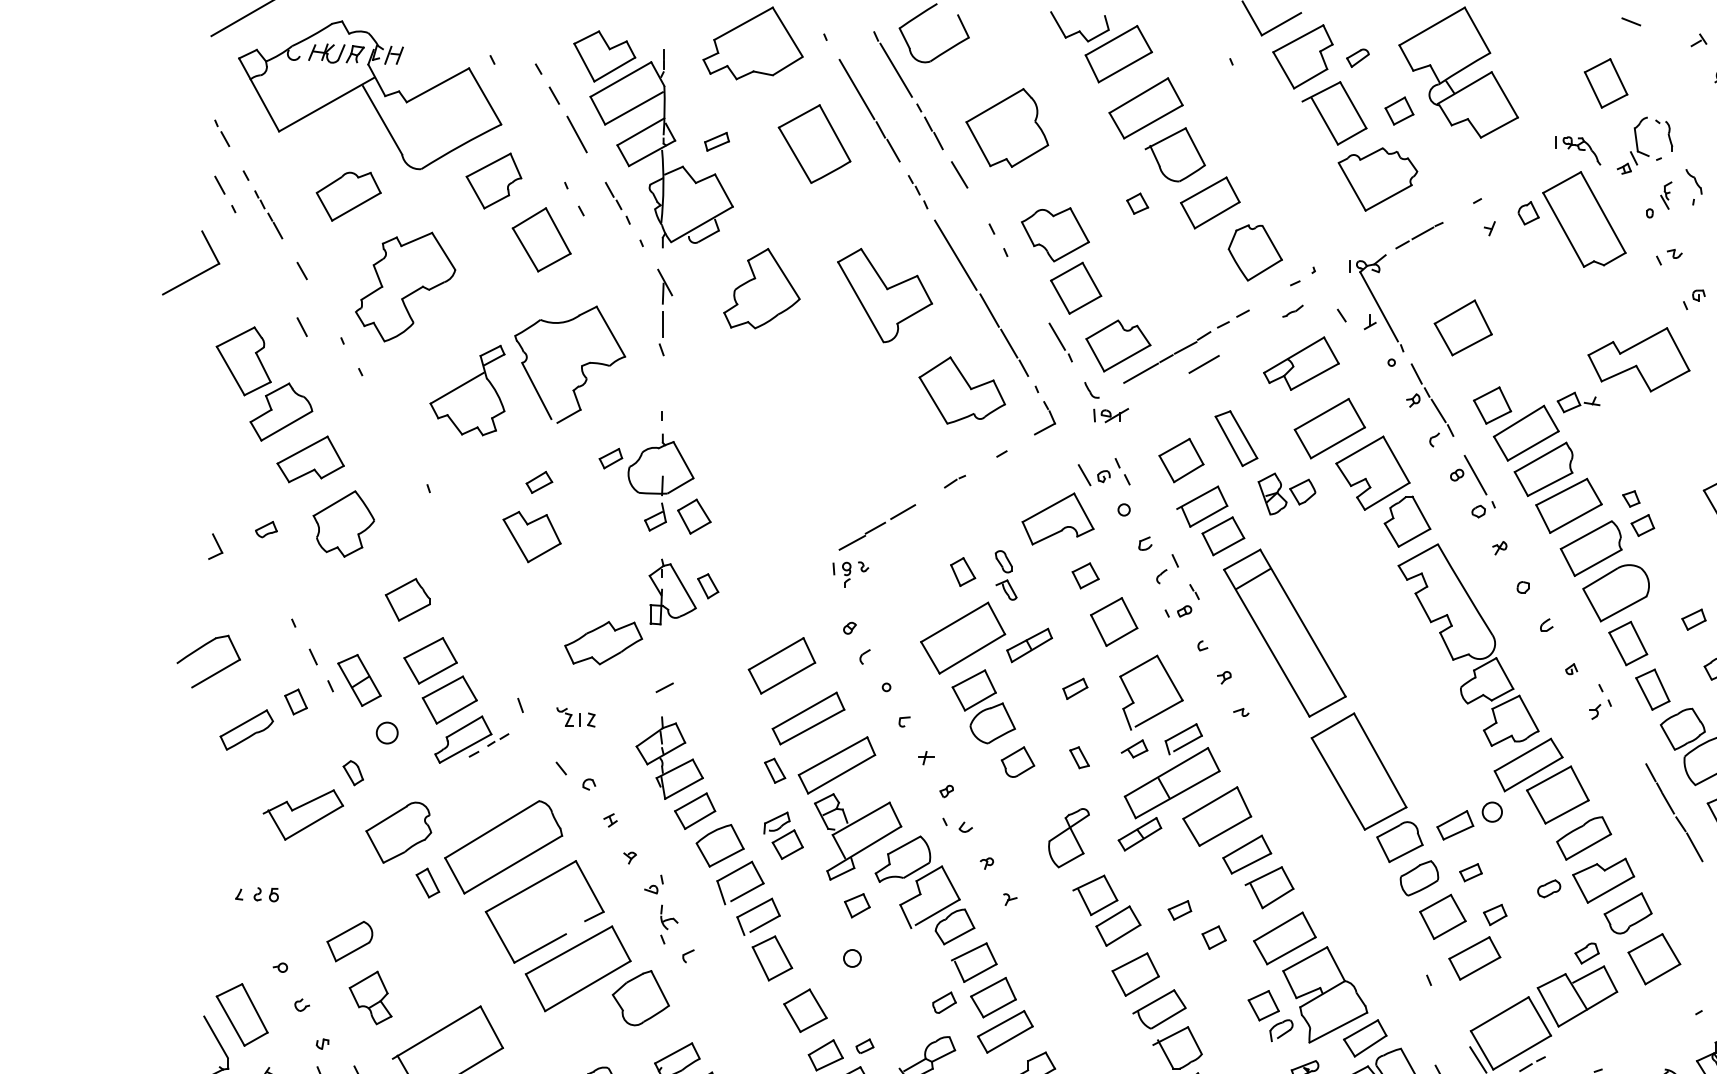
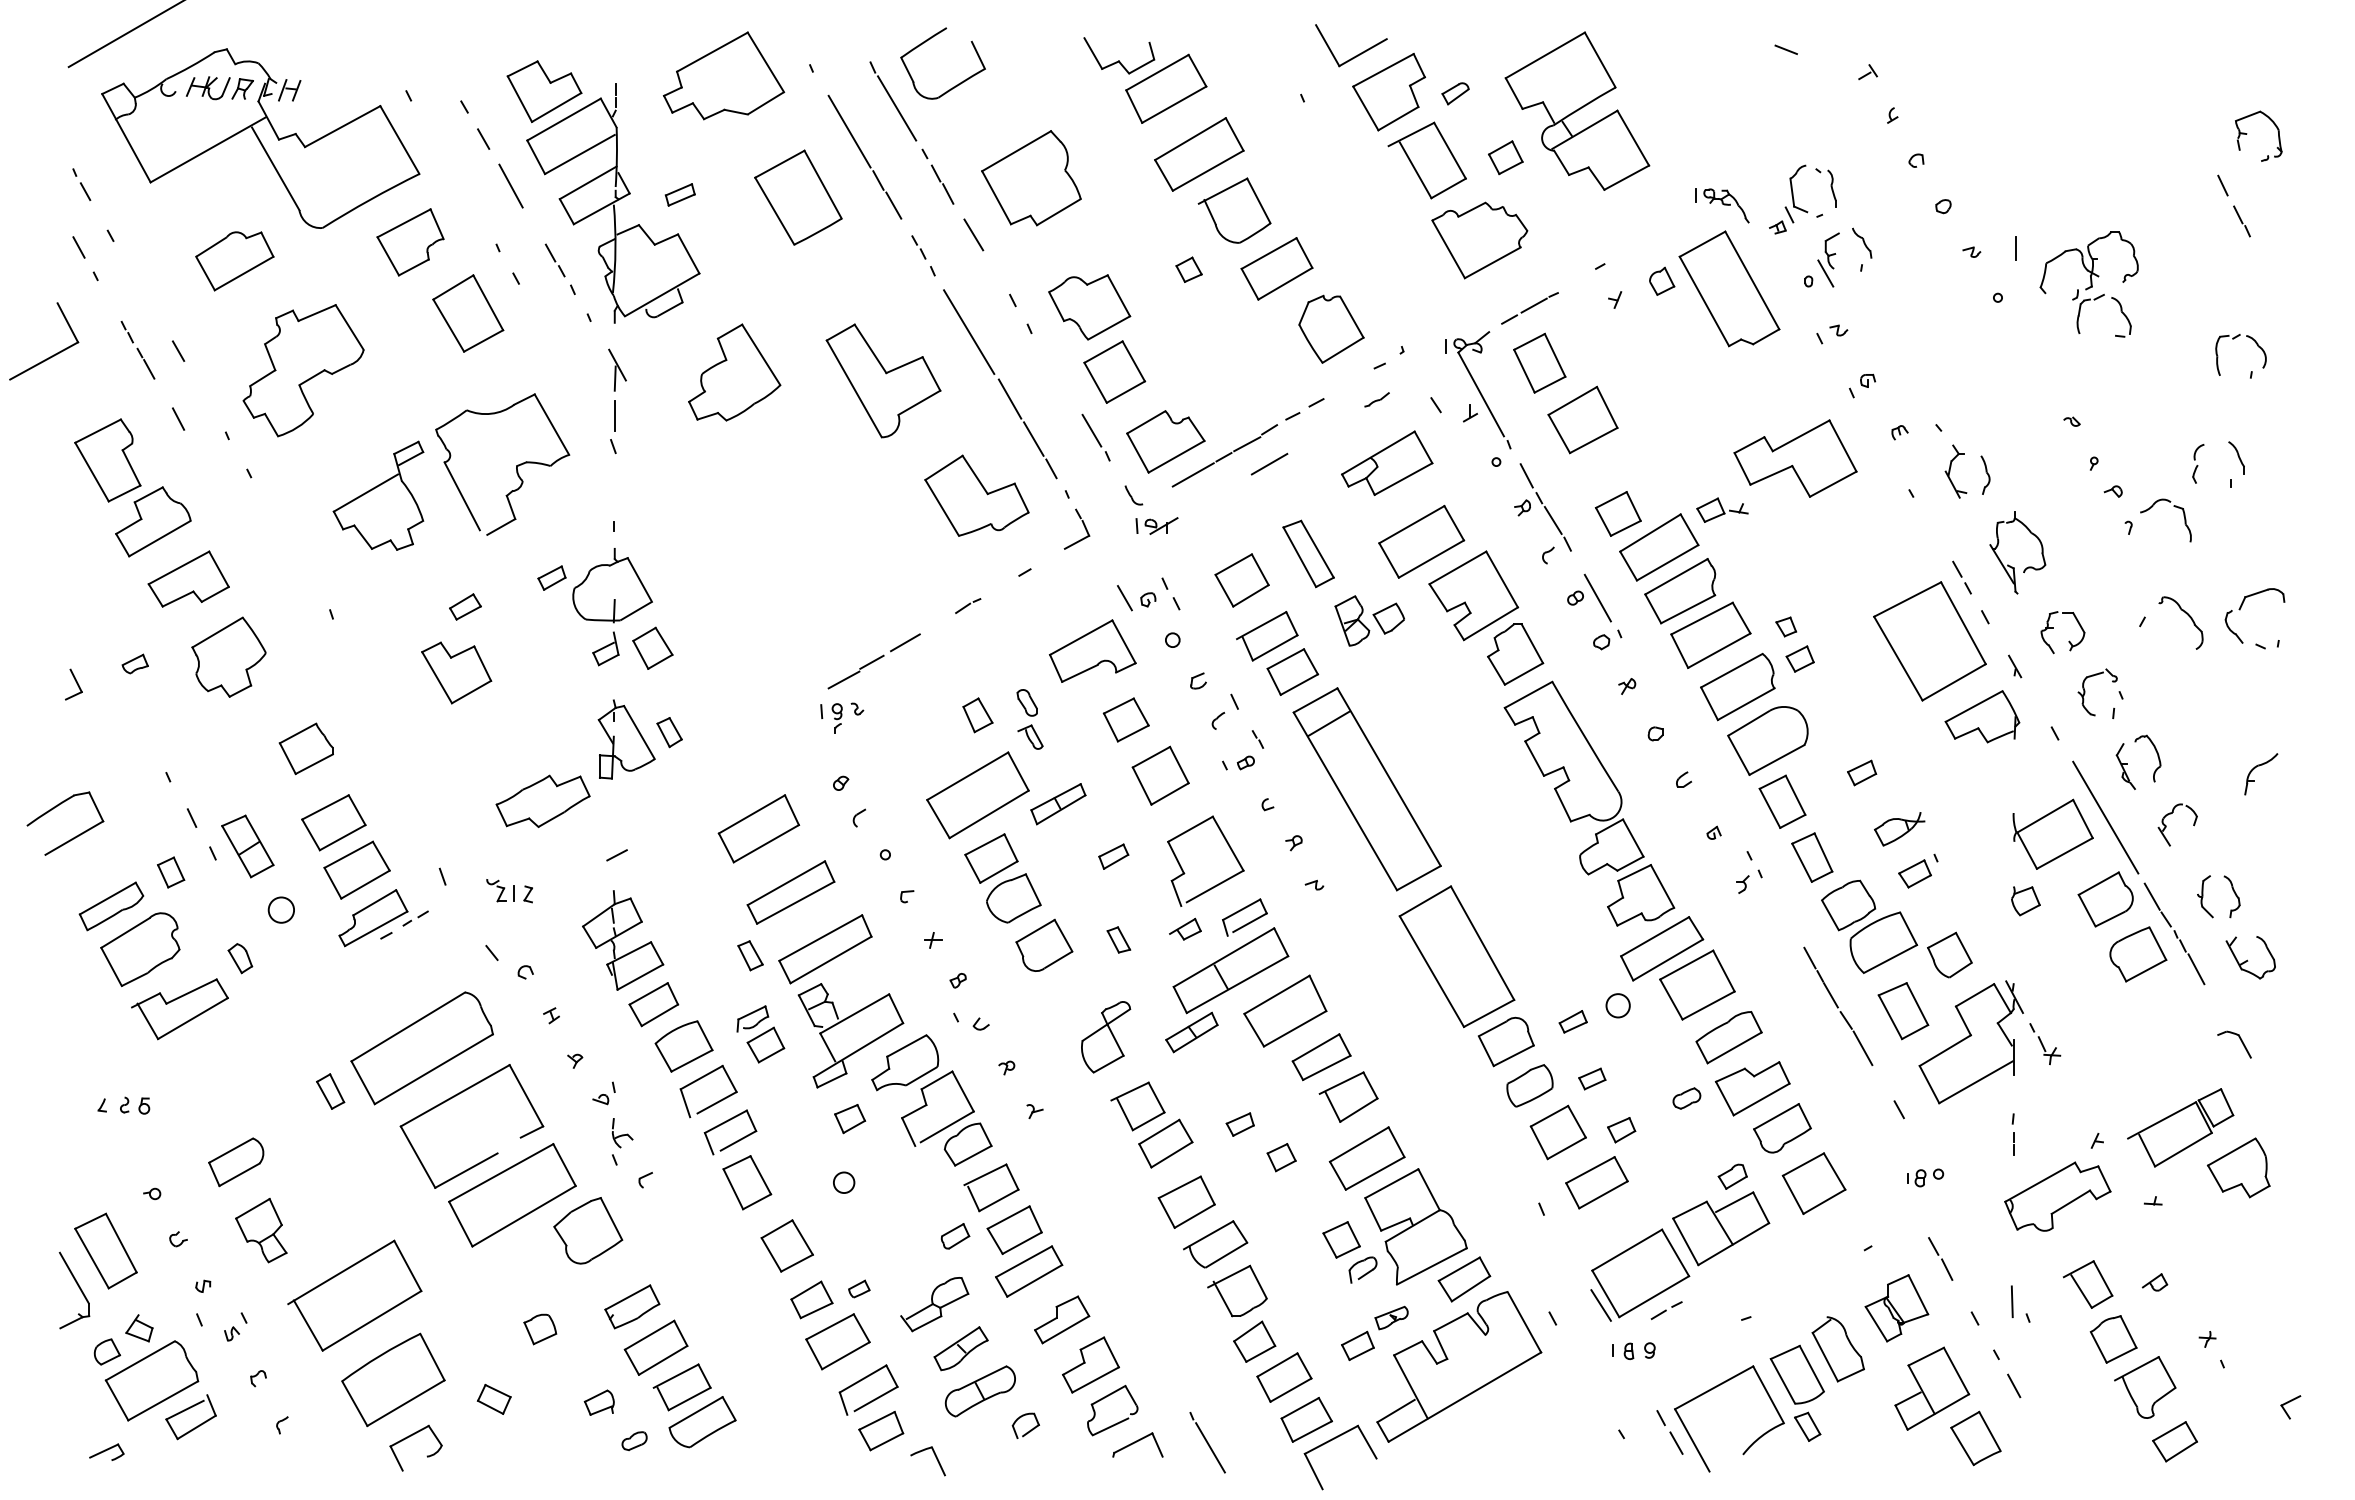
part: (1605, 82) -> (1539, 362), moved
part: (1666, 195) -> (1828, 259), size x1.67
part: (268, 215) -> (137, 350), moved
part: (1085, 575) -> (1125, 719), size x1.43
part: (1018, 761) -> (1044, 944), size x1.43
part: (1454, 825) -> (1572, 1021), size x0.62
part: (398, 832) -> (140, 949), moved

